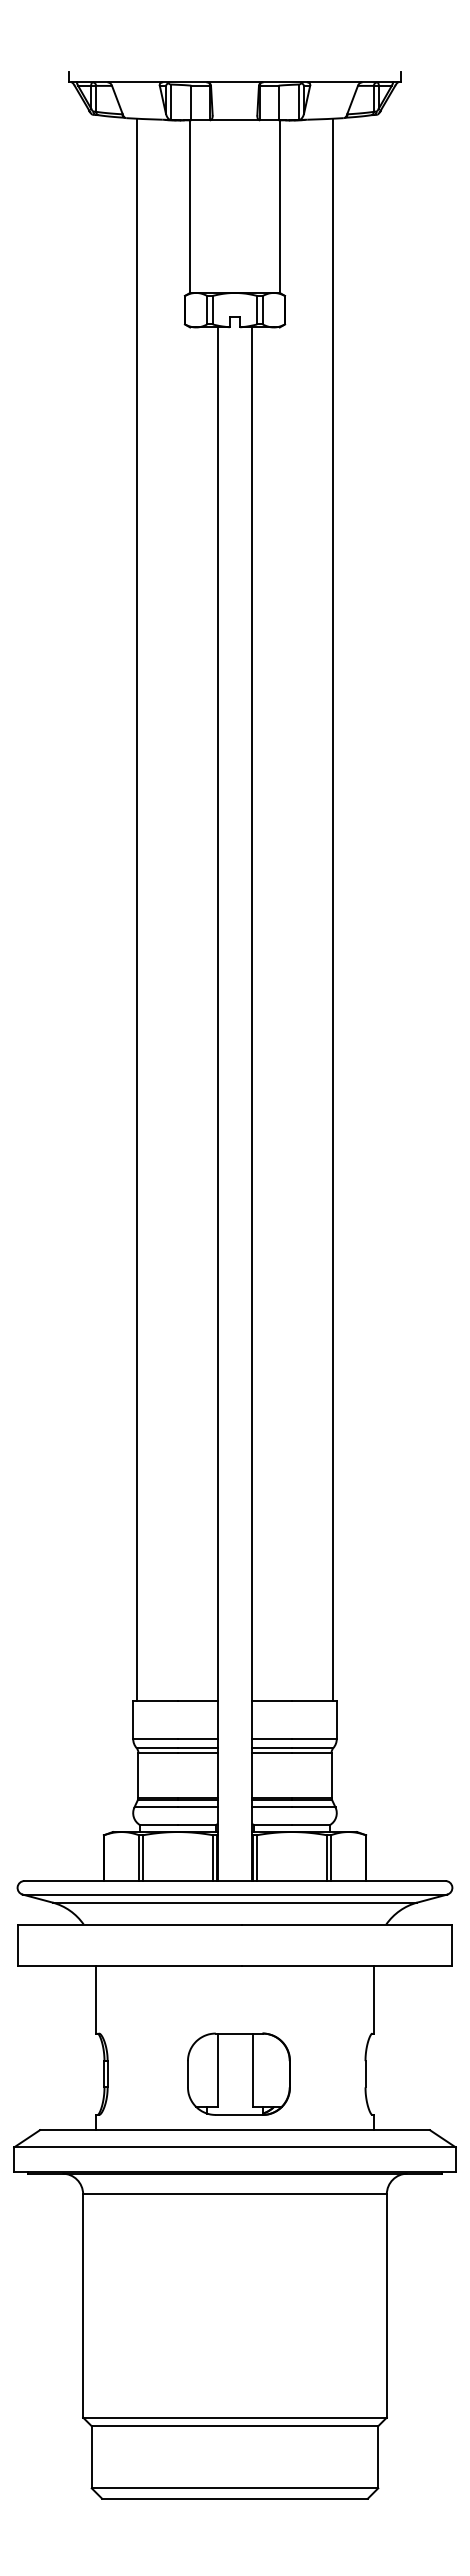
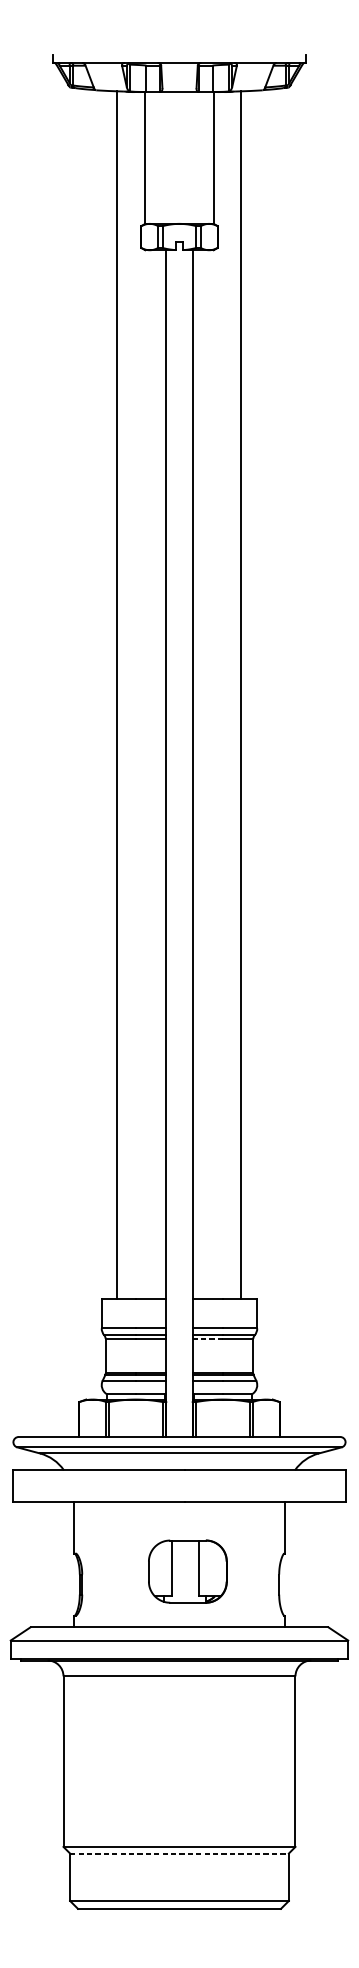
line: (136, 909) -> (116, 694), moved
line: (333, 909) -> (240, 694), moved
line: (272, 1752) -> (208, 1338), solid -> dashed
part: (238, 2073) -> (187, 1571), moved
line: (235, 2426) -> (179, 1853), solid -> dashed

